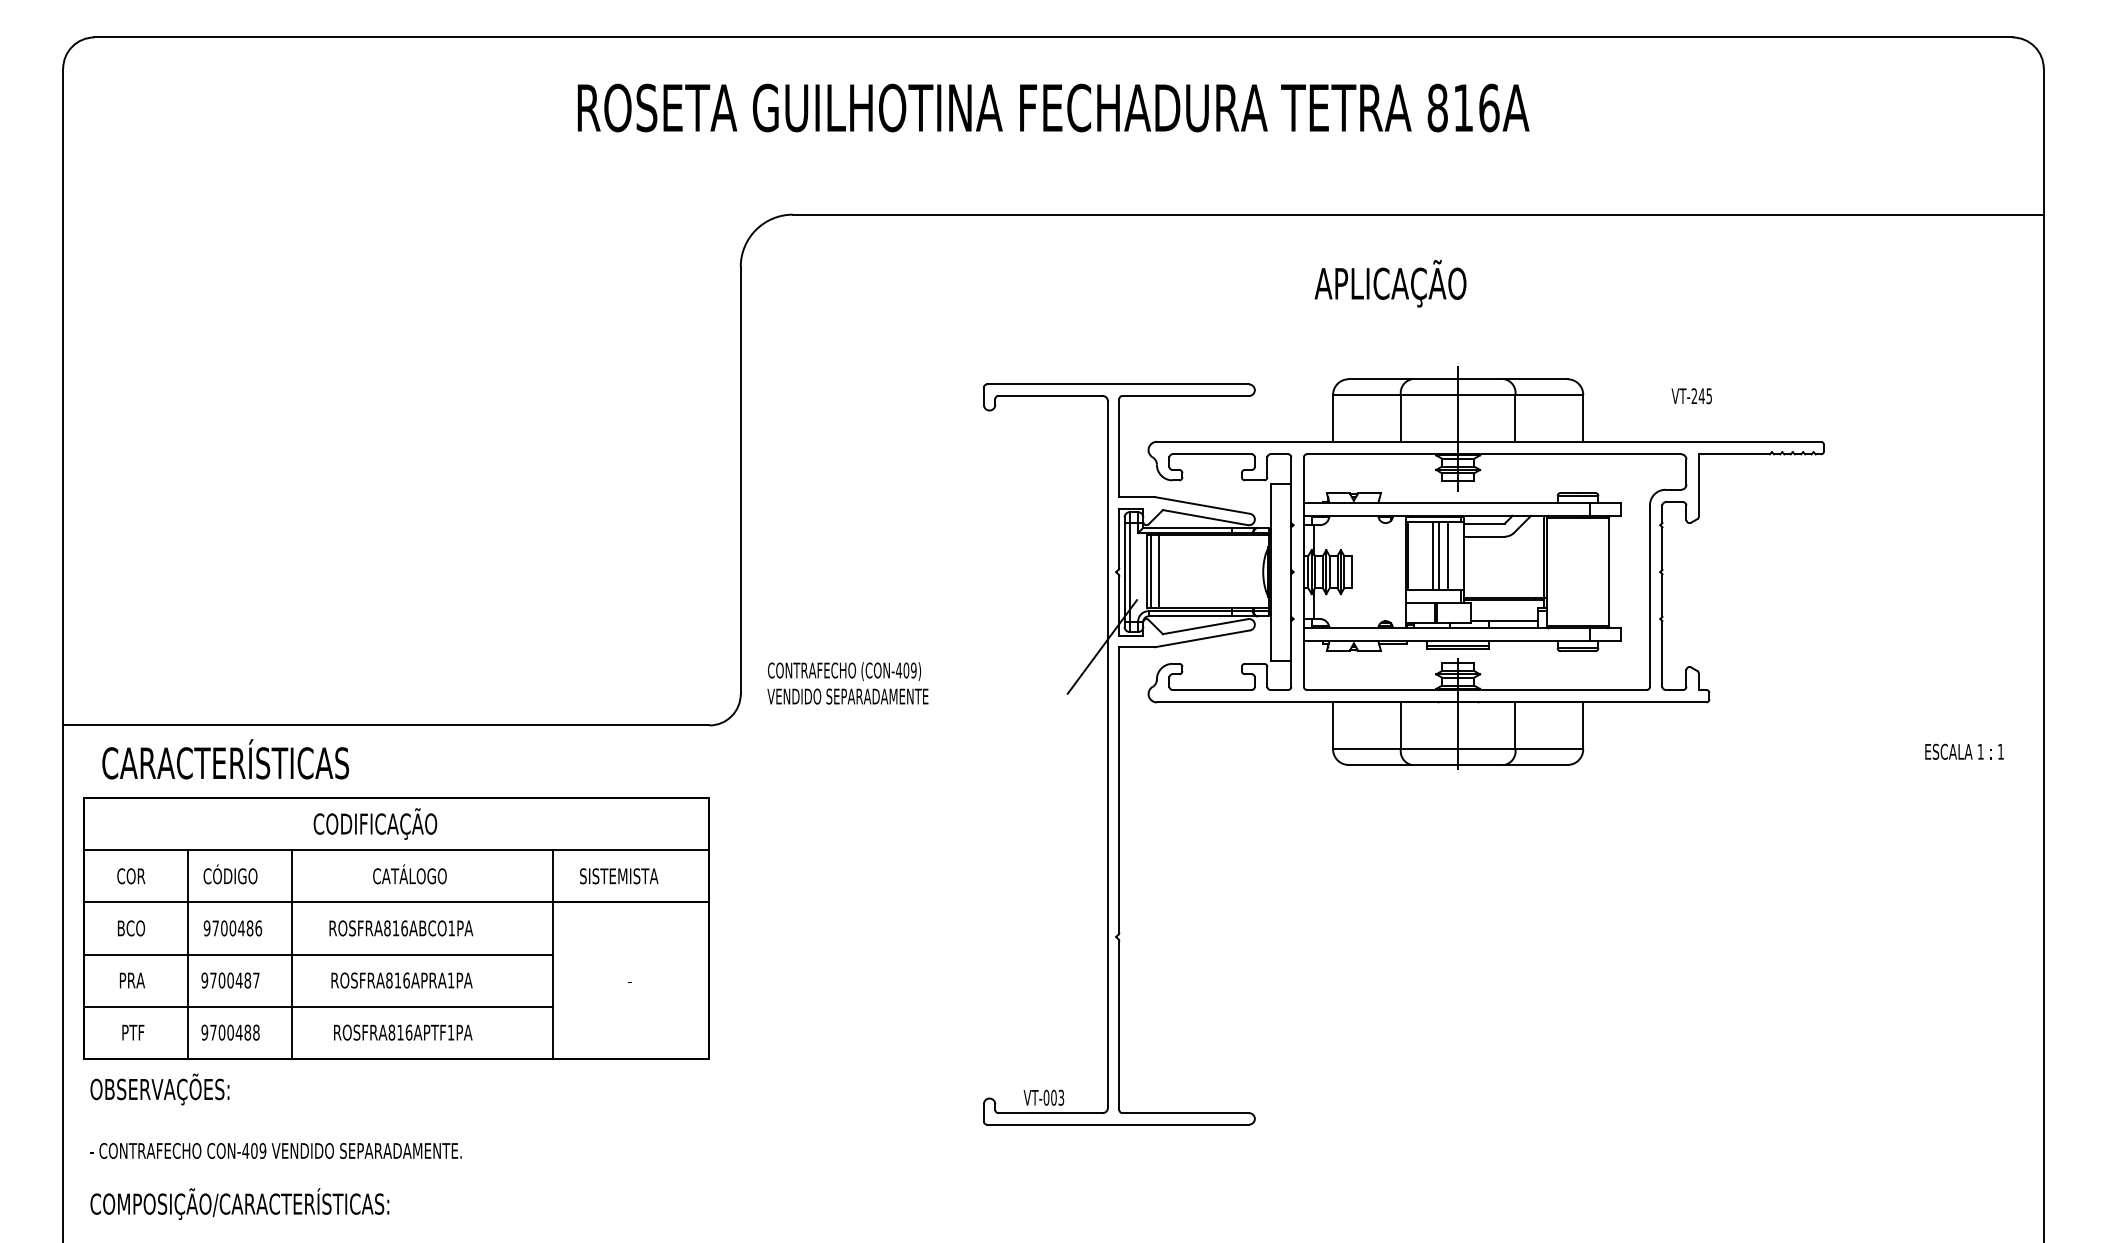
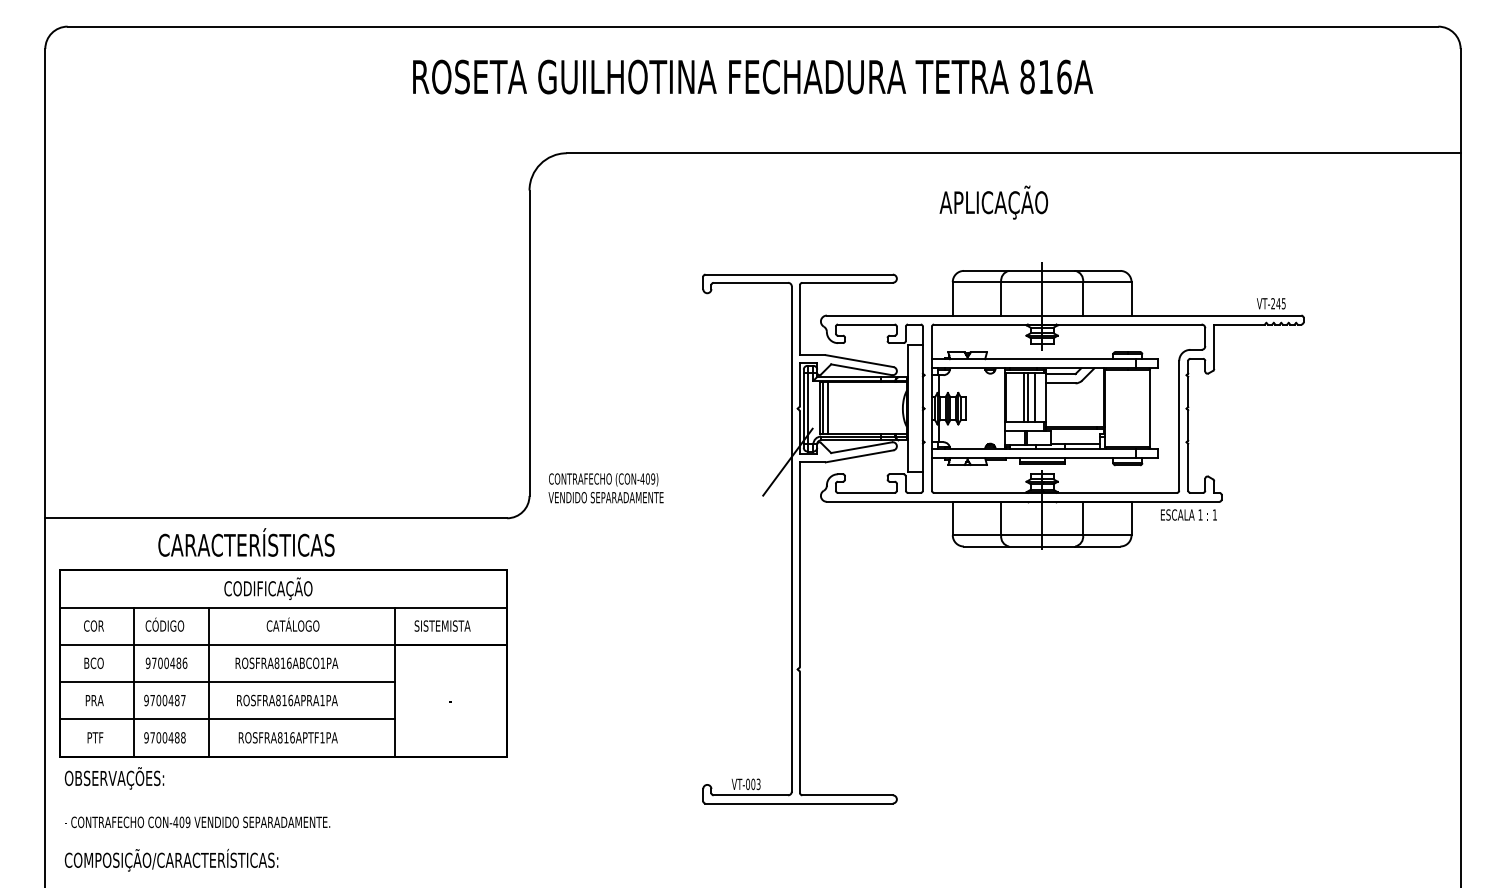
text: (1691, 396) -> (1271, 303), moved
text: (1964, 751) -> (1188, 514), moved
text: (225, 759) -> (246, 542), moved

